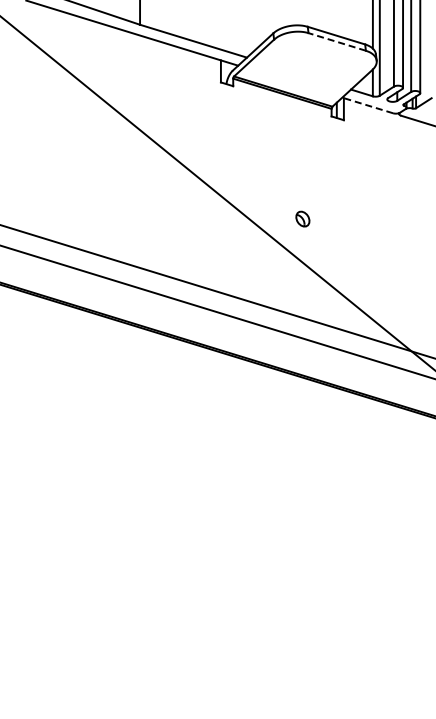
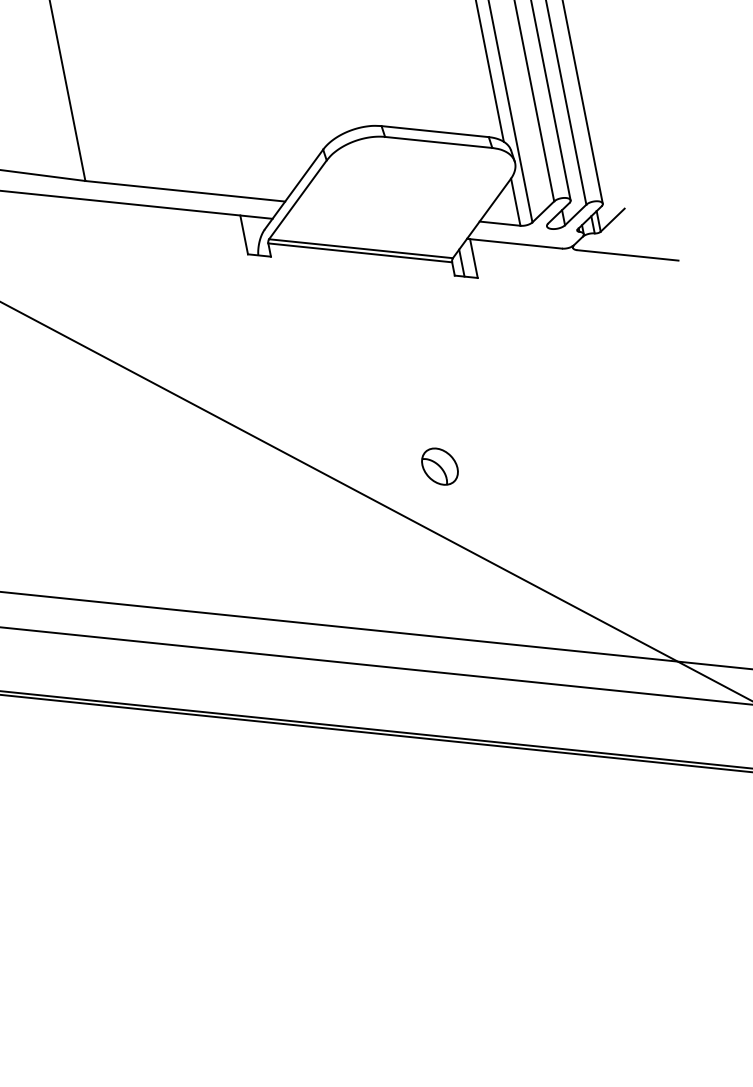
line: (336, 41) -> (437, 141), dashed -> solid
line: (367, 105) -> (514, 243), dashed -> solid
part: (302, 218) -> (439, 465), size x1.43

